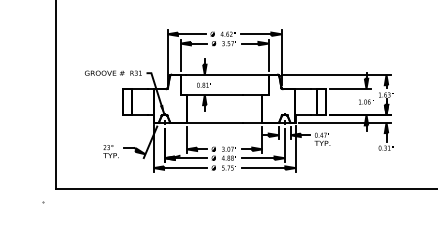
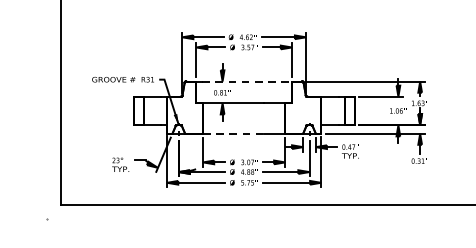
line: (227, 74) -> (247, 81), solid -> dashed
line: (214, 122) -> (233, 133), solid -> dashed

